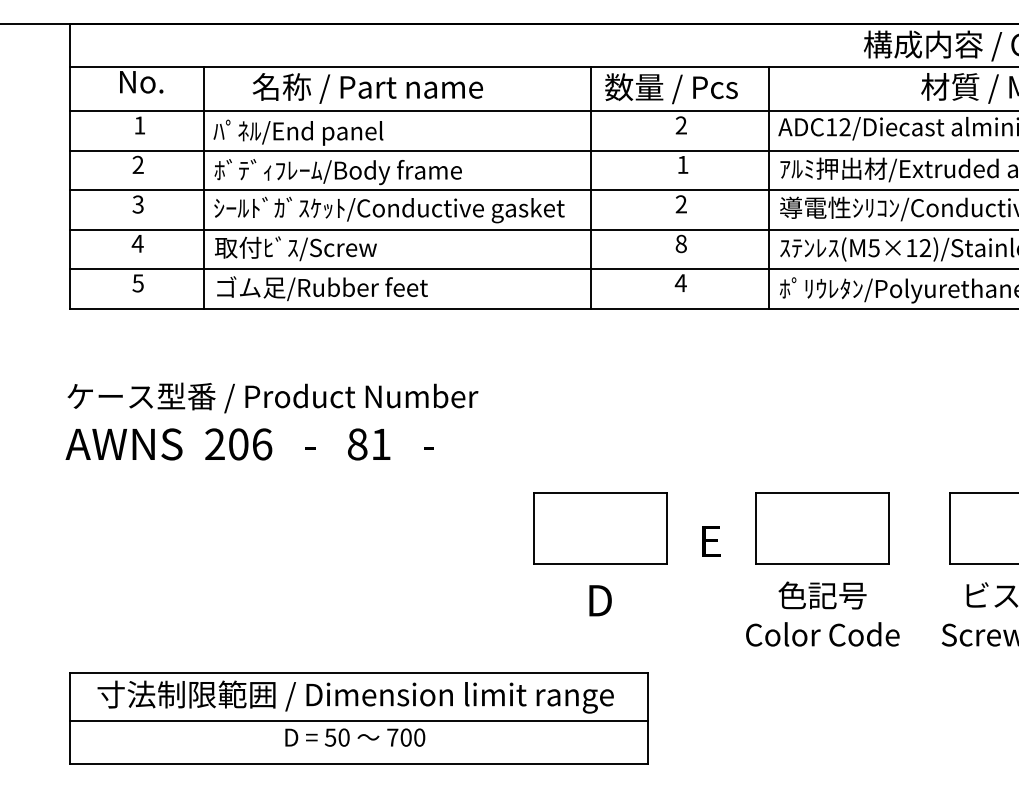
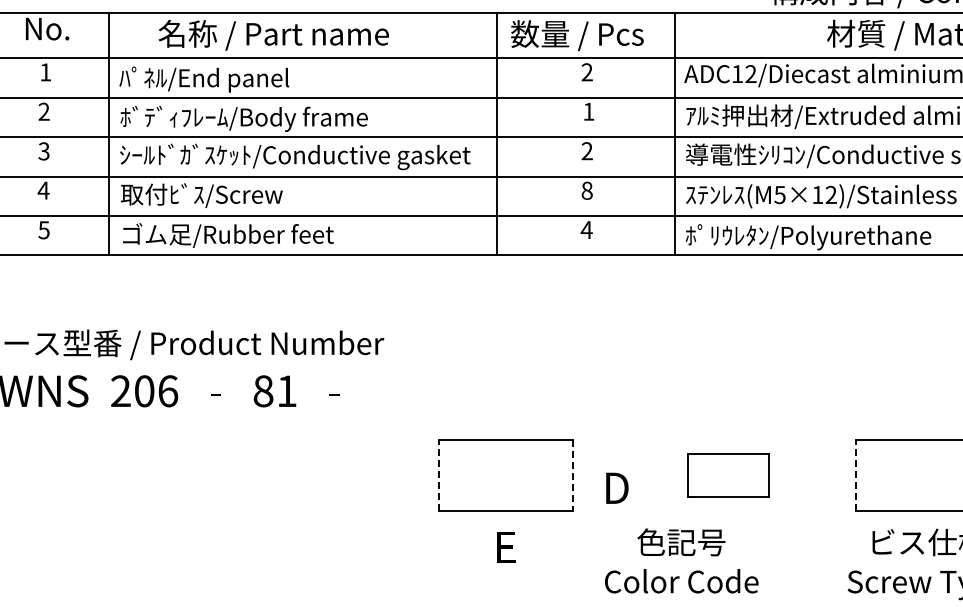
line: (533, 528) -> (439, 475), solid -> dashed
line: (666, 528) -> (572, 475), solid -> dashed
part: (822, 528) -> (728, 475), size x0.6
line: (950, 528) -> (856, 475), solid -> dashed
text: (711, 541) -> (617, 488), E -> D
text: (600, 600) -> (506, 547), D -> E
text: (822, 613) -> (681, 560), moved

